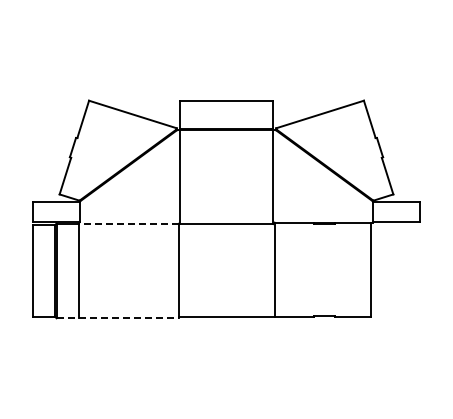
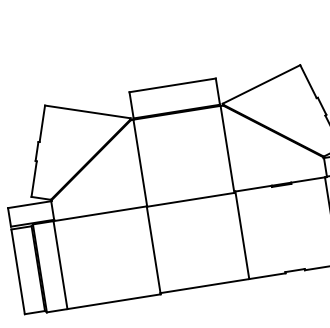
line: (128, 223) -> (99, 213), dashed -> solid
line: (118, 318) -> (104, 303), dashed -> solid

